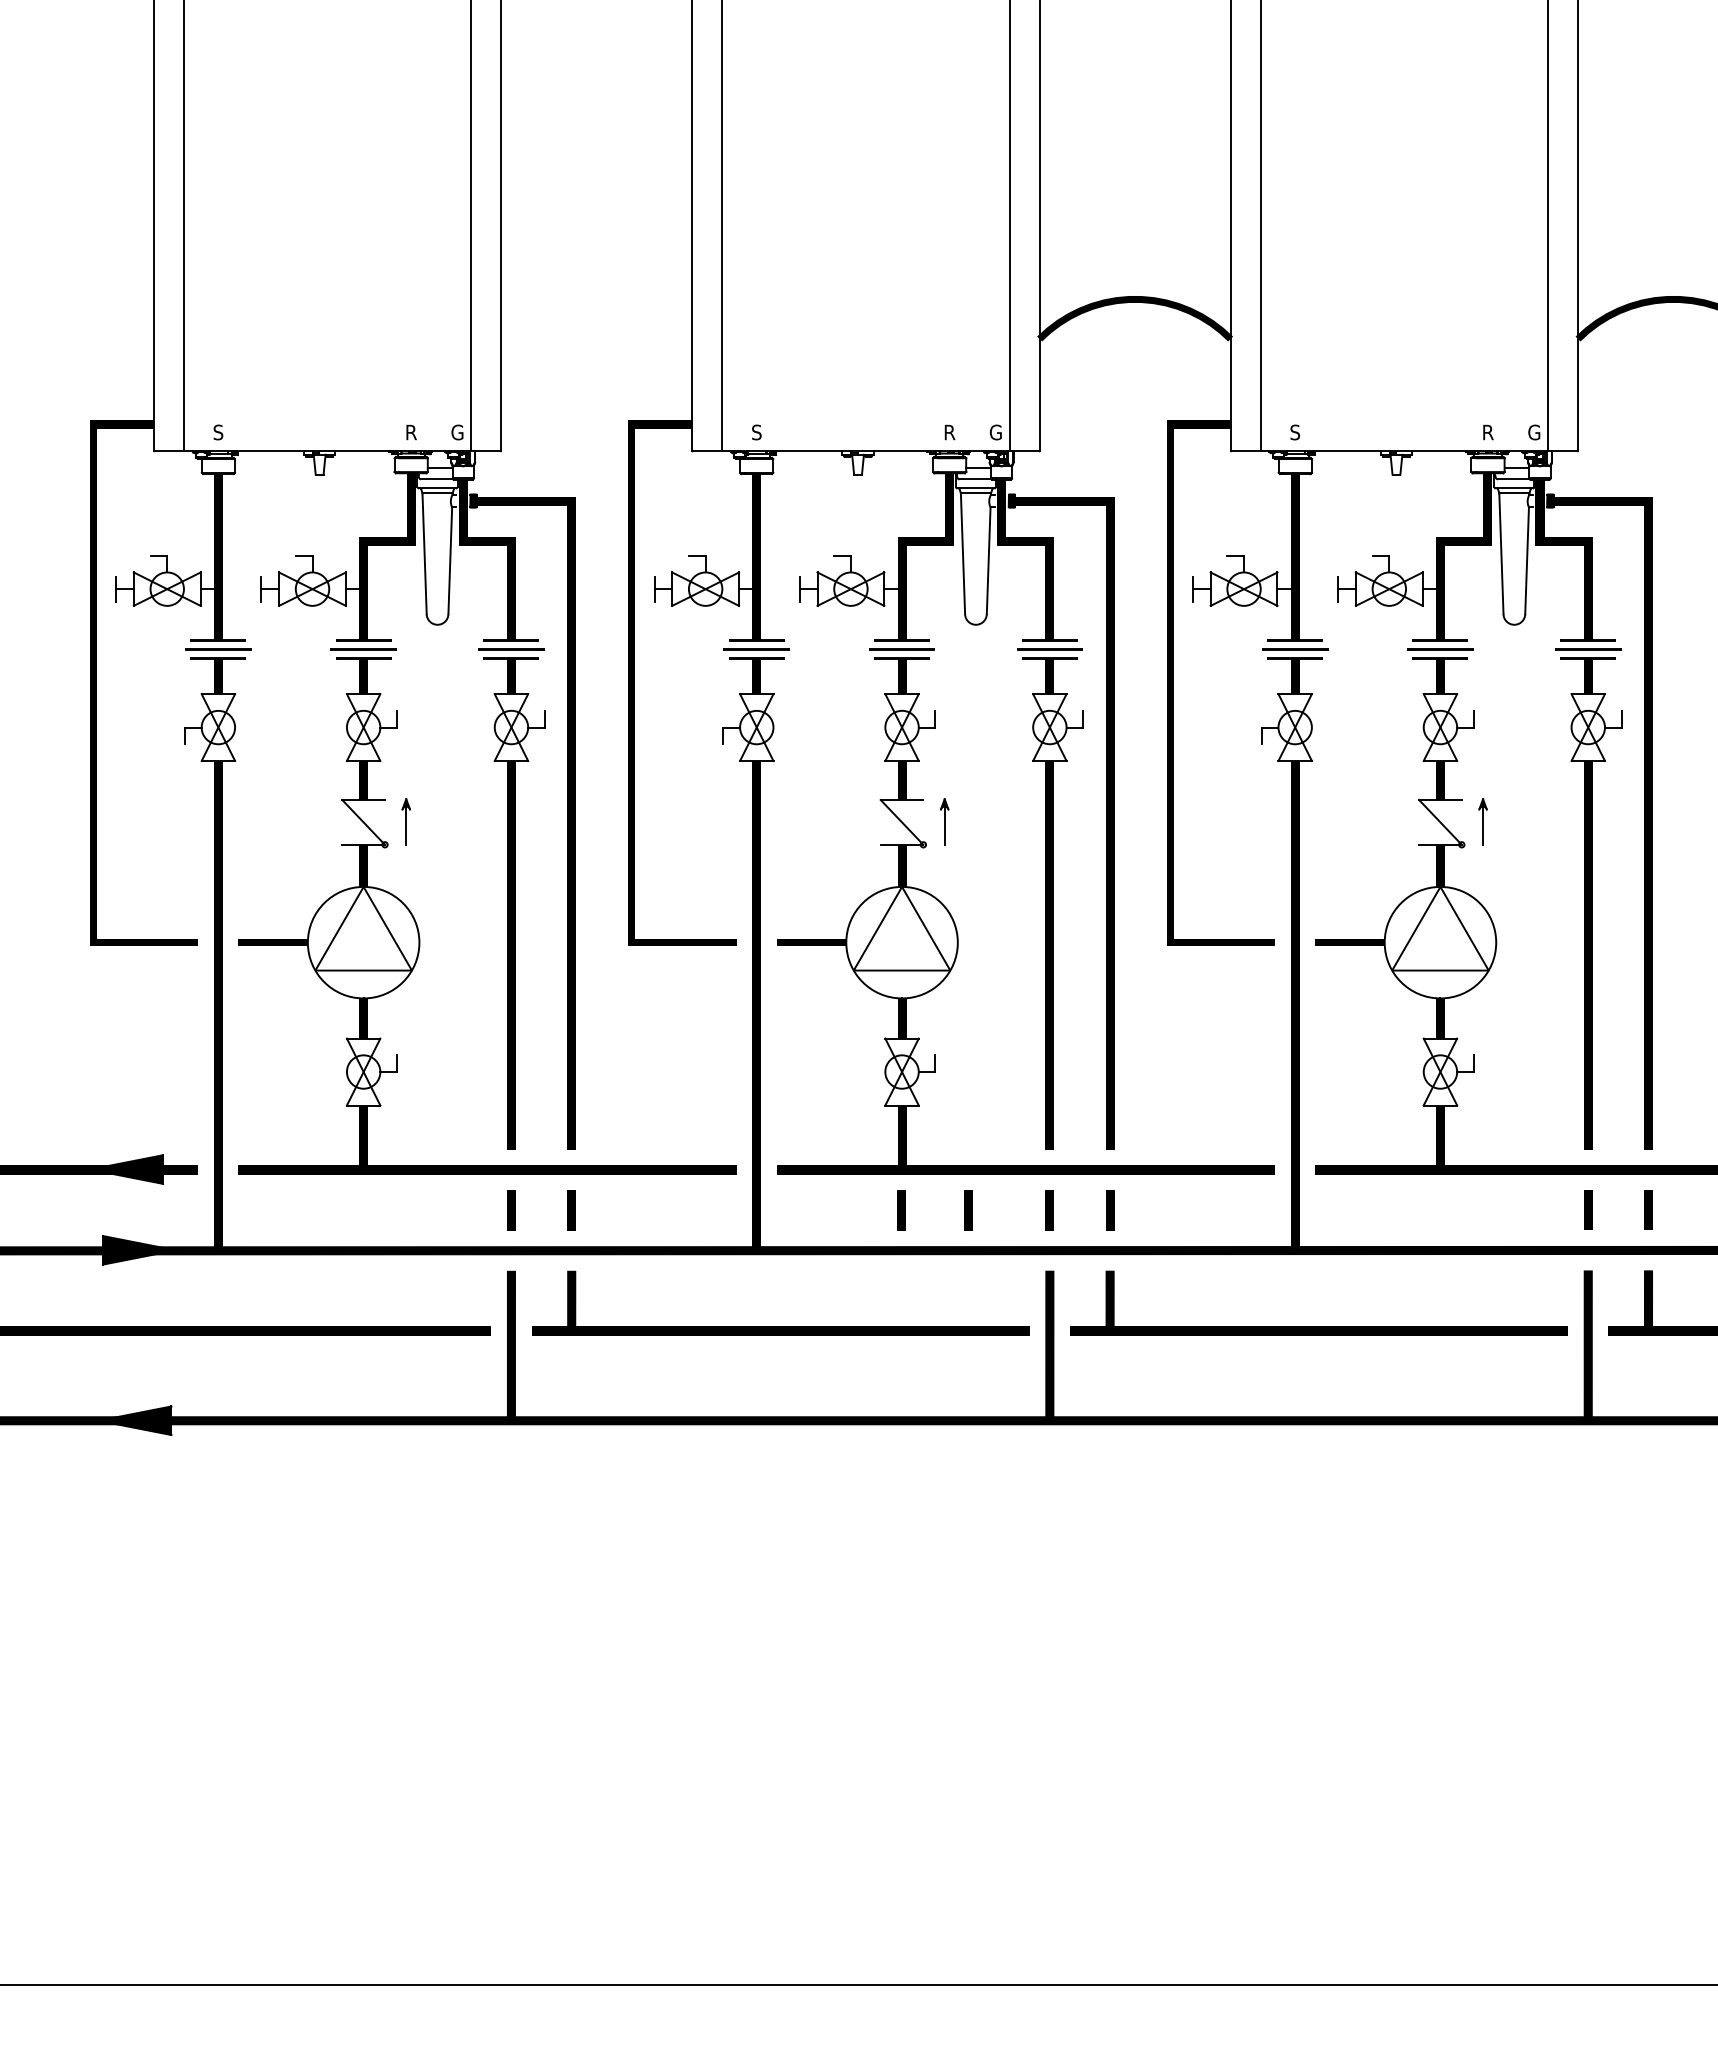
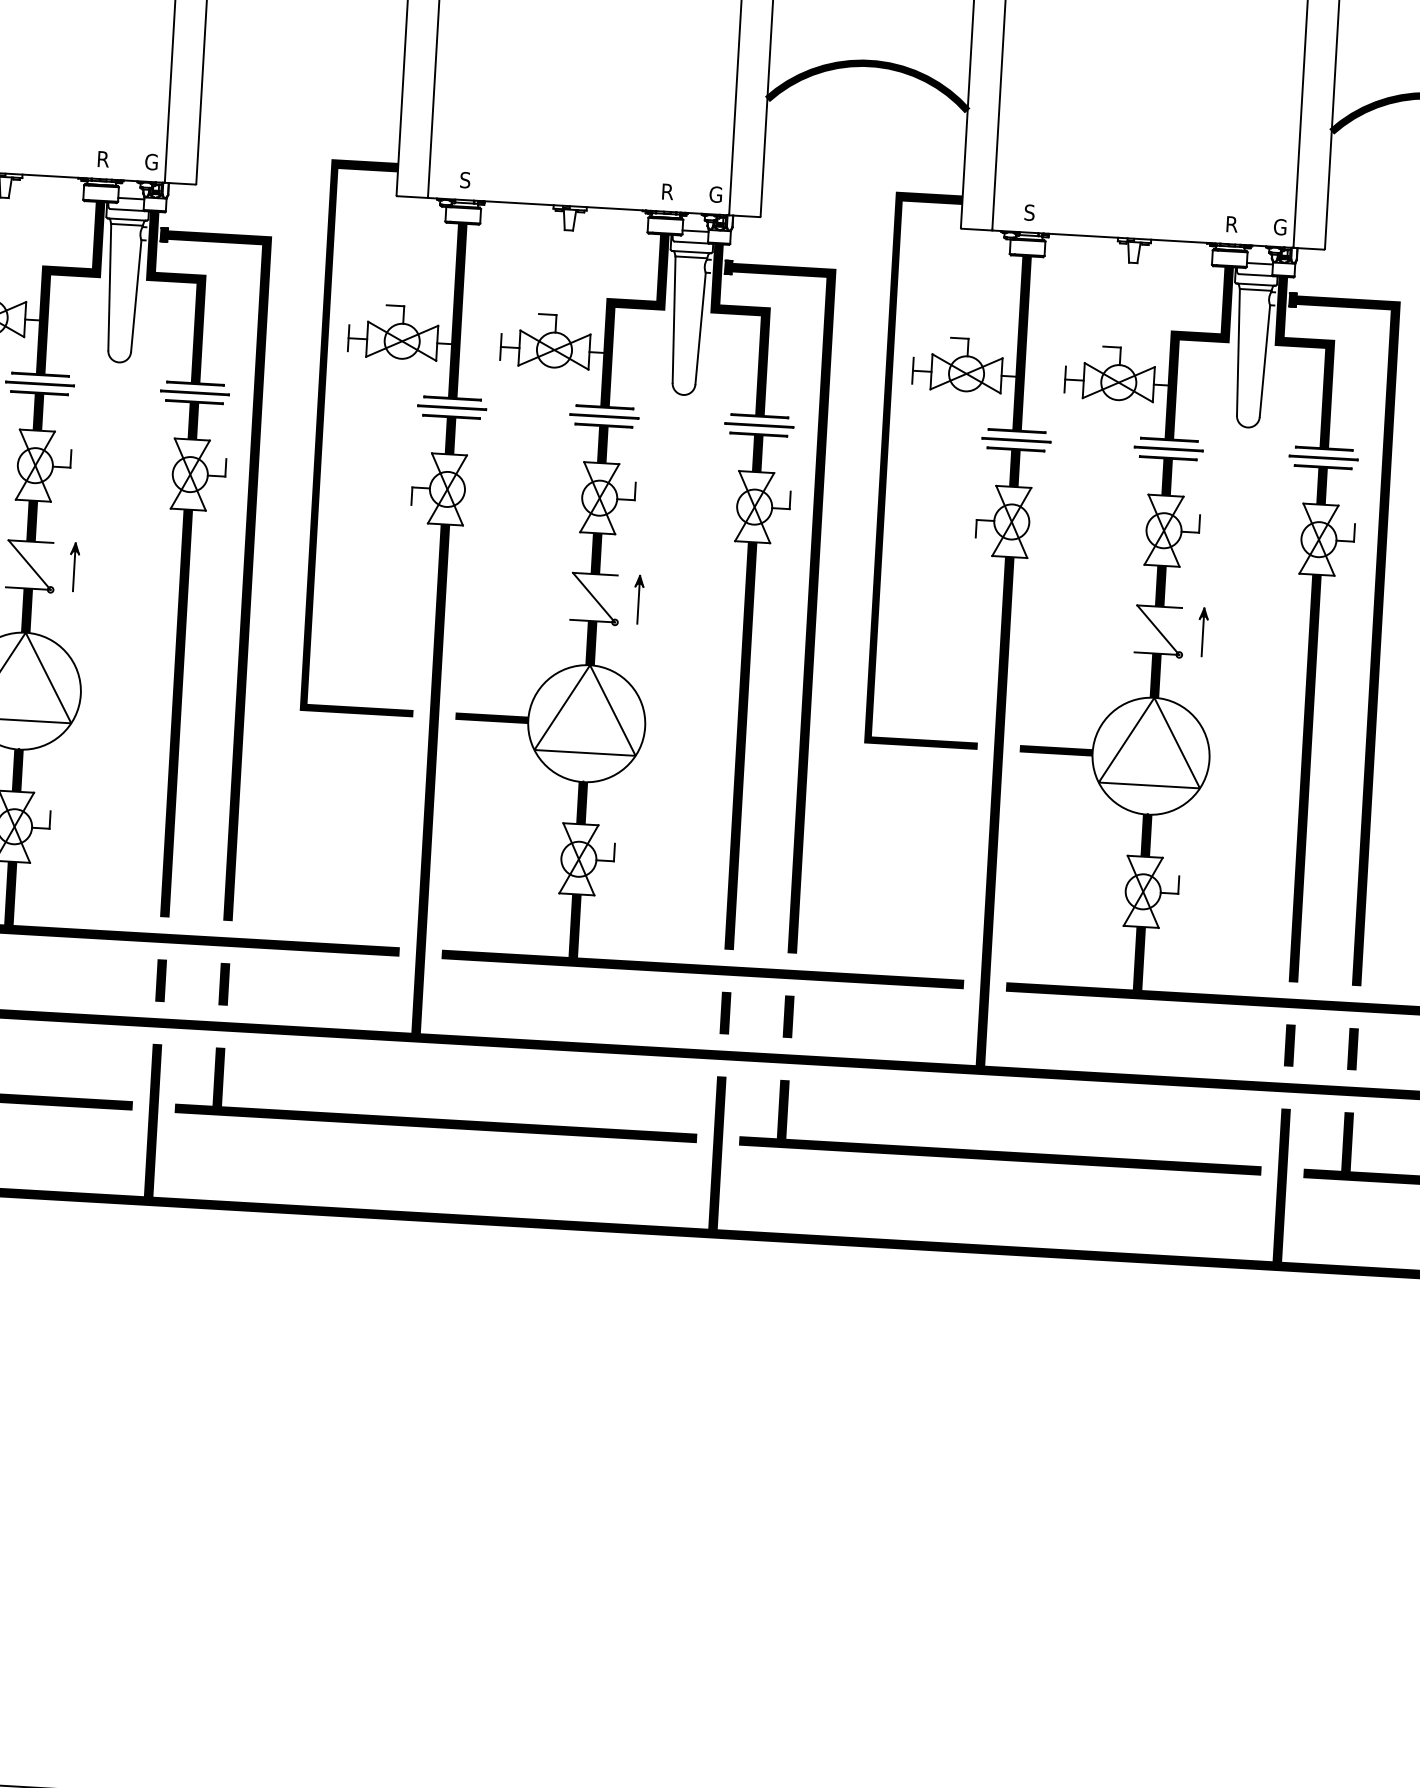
line: (901, 1210) -> (569, 1004), removed
line: (968, 1210) -> (640, 1008), removed

